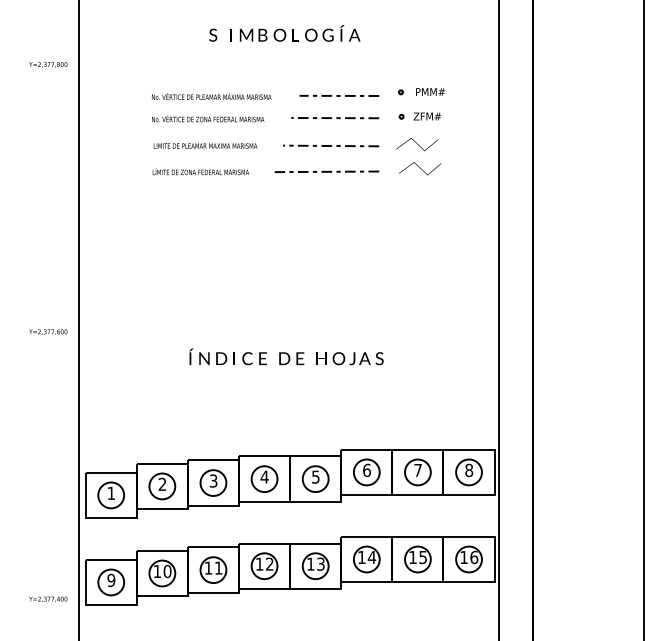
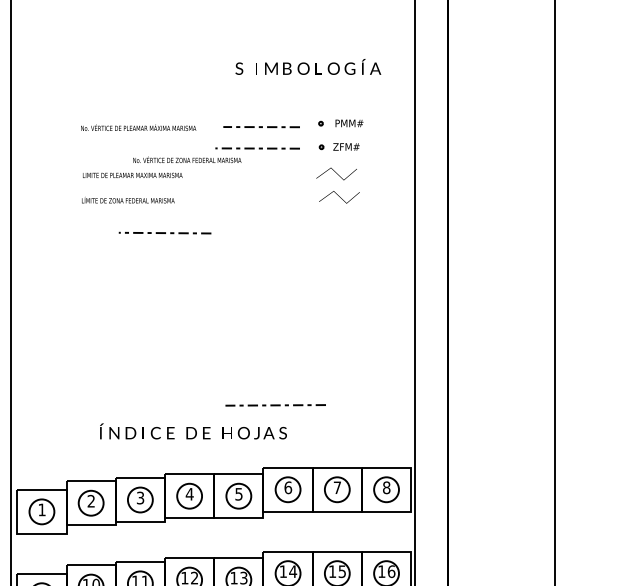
text: (284, 33) -> (308, 67), moved
text: (208, 118) -> (187, 159), moved
line: (331, 145) -> (165, 232), moved
line: (326, 171) -> (275, 405), moved
text: (286, 356) -> (193, 431), moved

